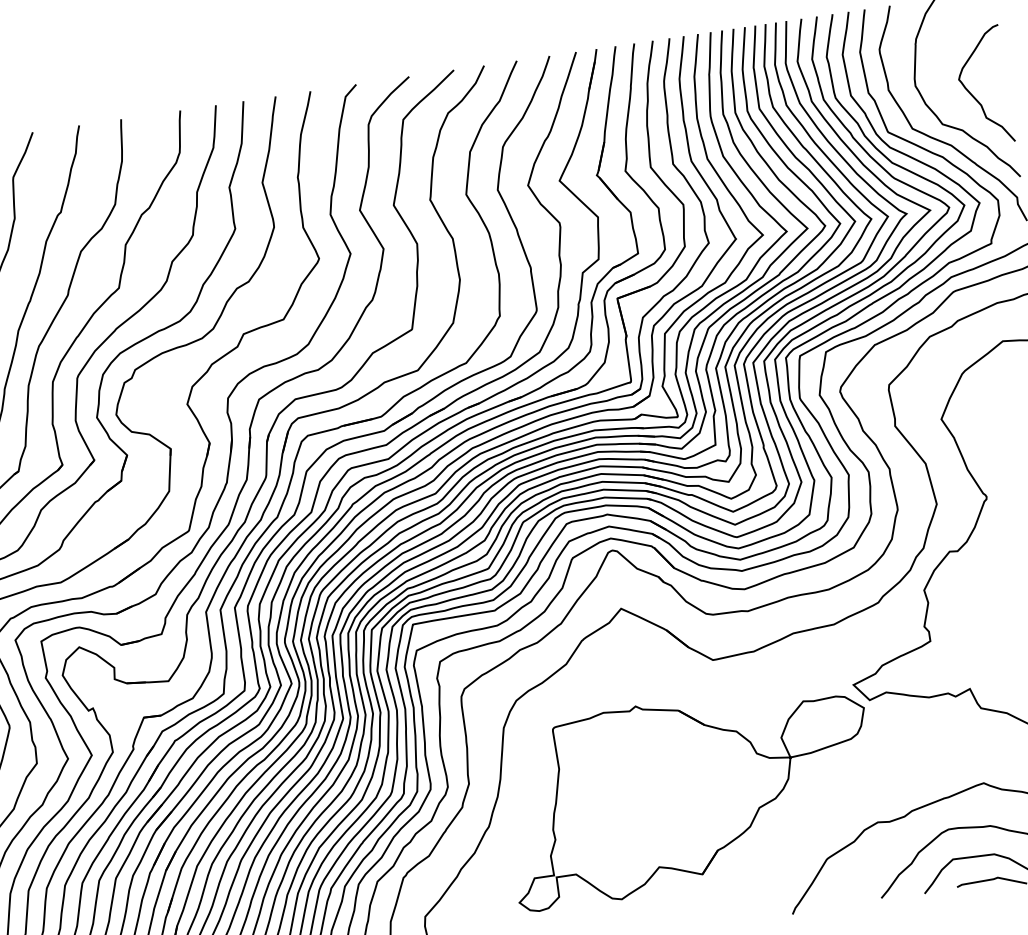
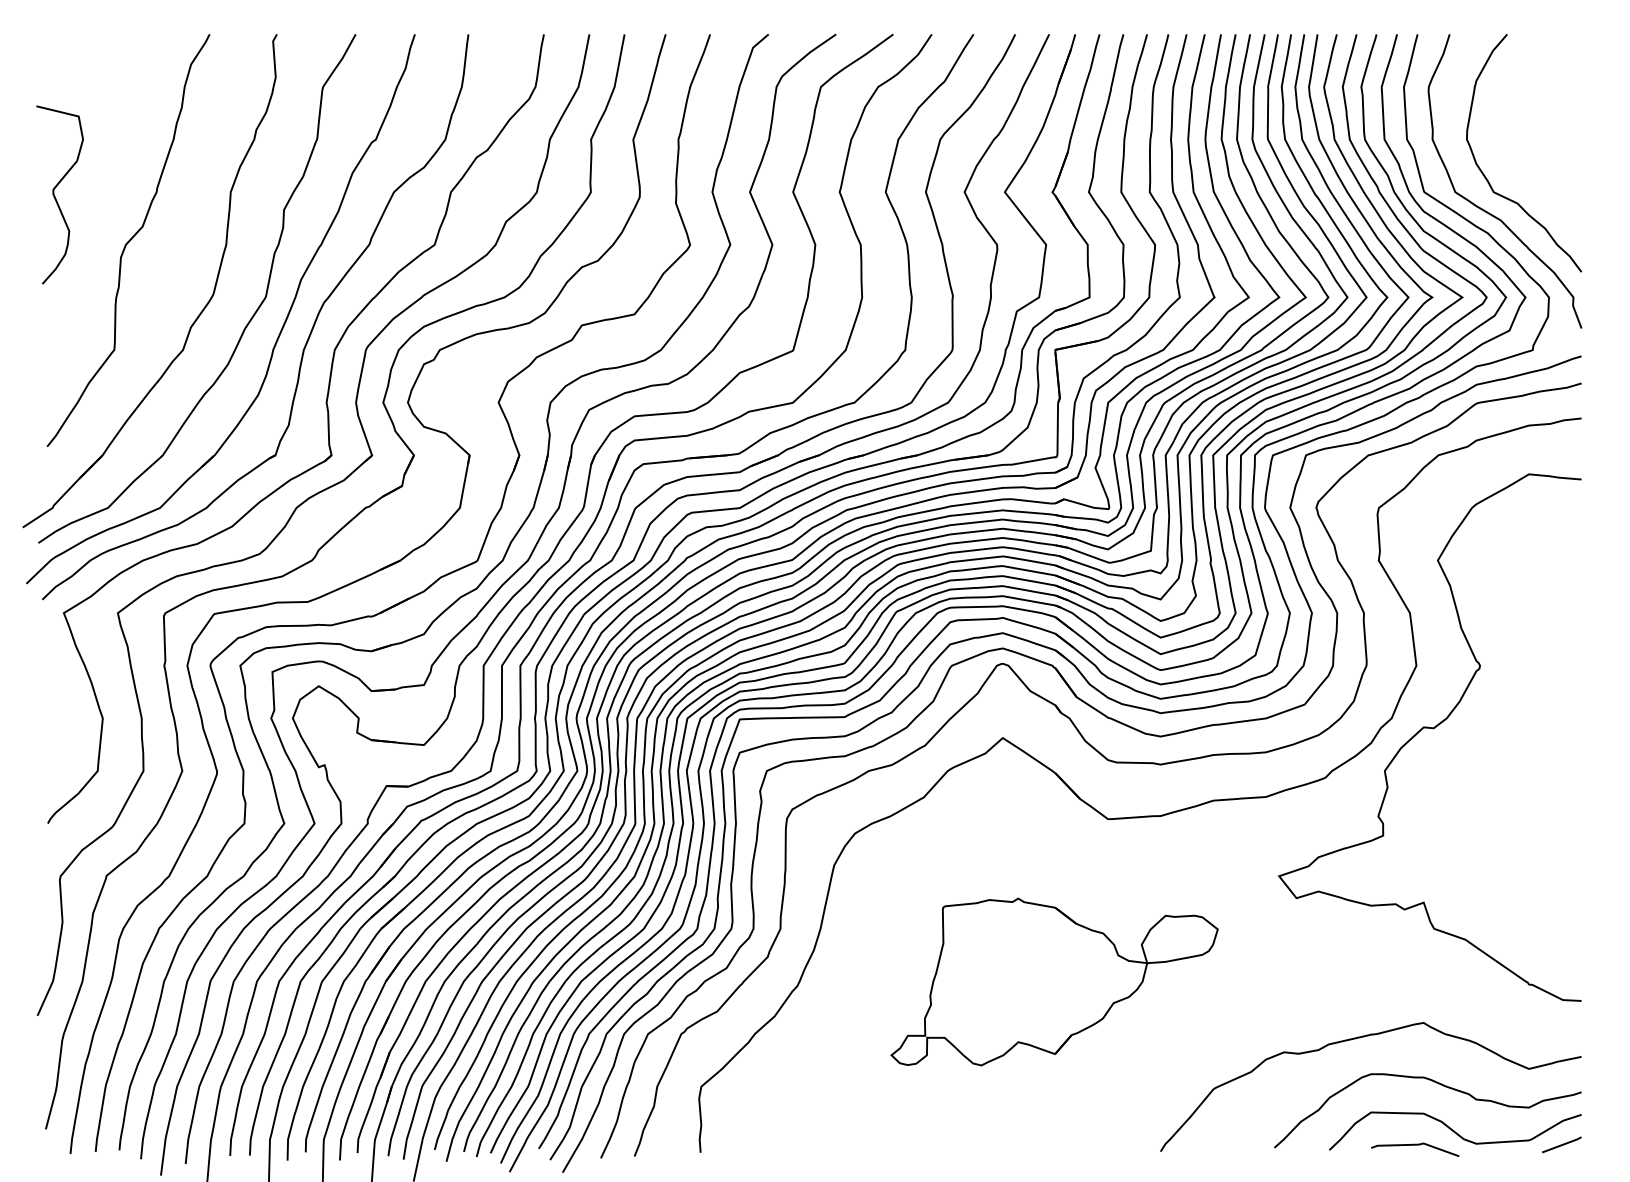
curve: (973, 95) -> (1537, 161), removed
part: (689, 793) -> (1054, 981), size x0.7

